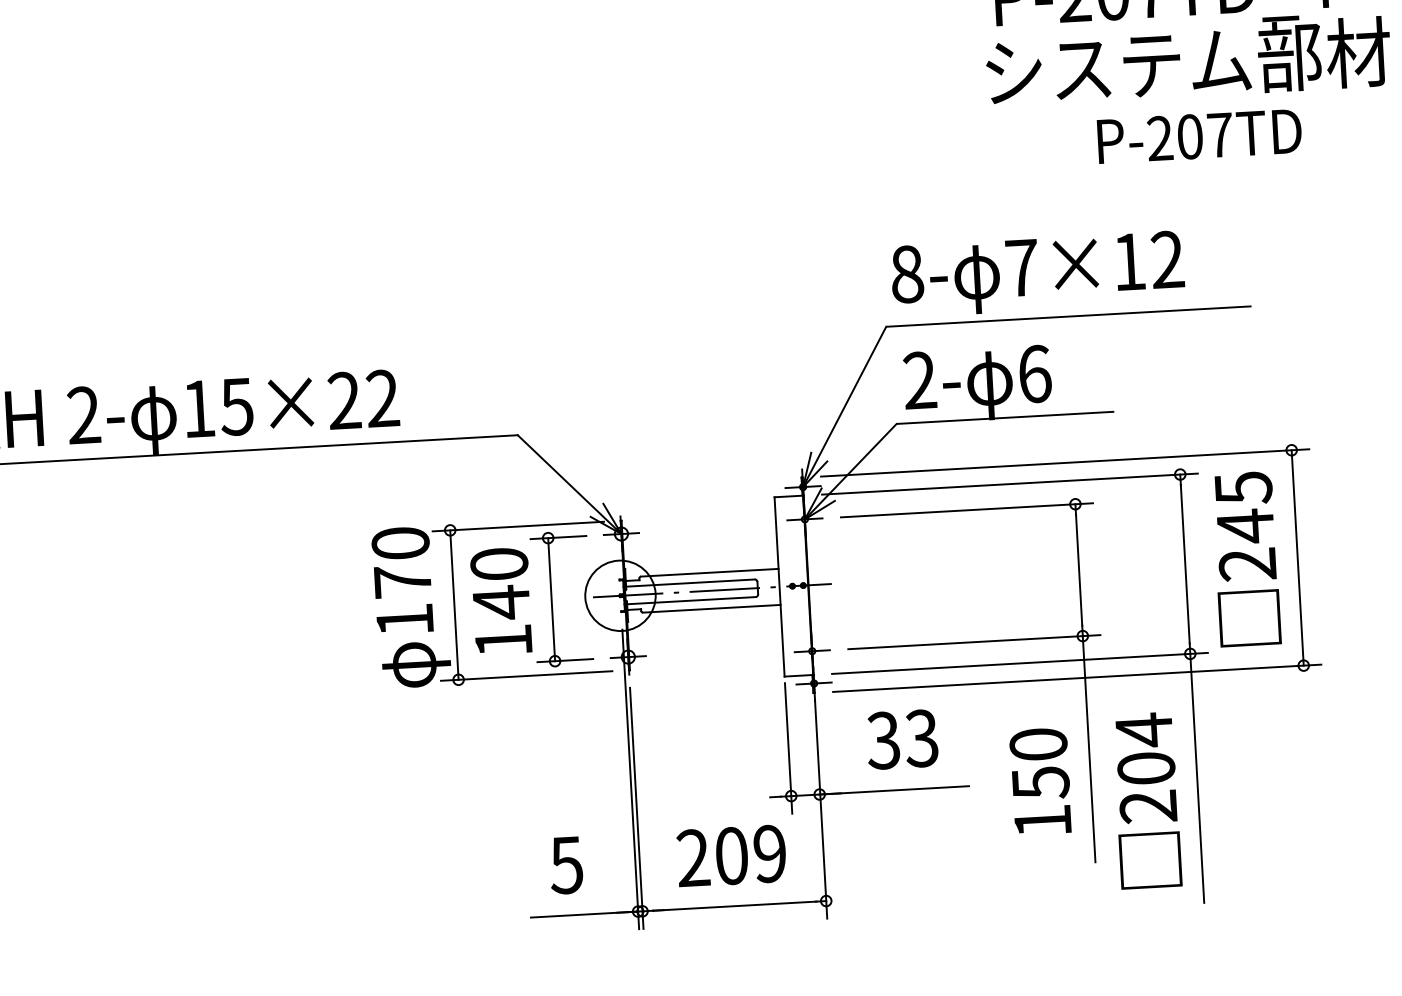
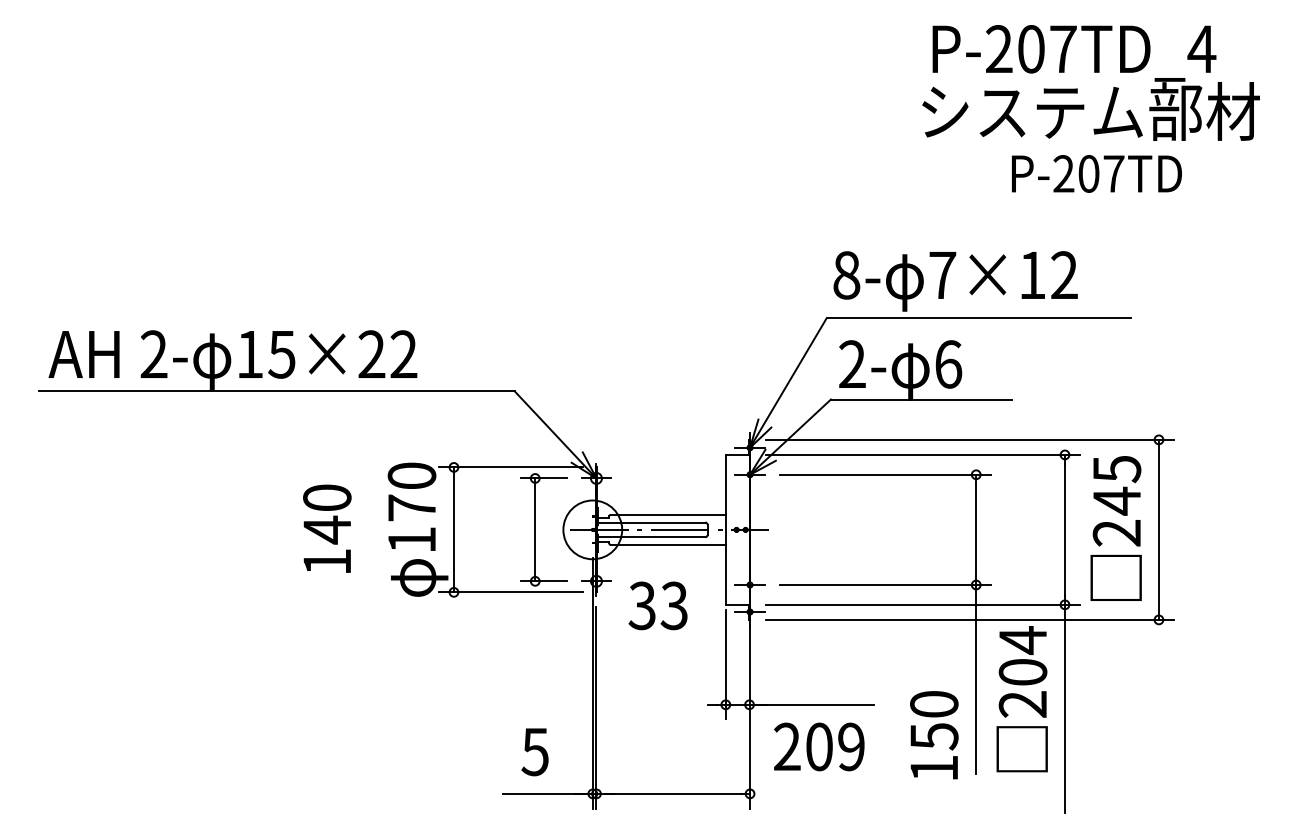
text: (501, 600) -> (327, 528), moved
text: (901, 739) -> (657, 605), moved
text: (1040, 781) -> (934, 735), moved
text: (1146, 801) -> (1021, 699), moved
text: (731, 855) -> (819, 746), moved

